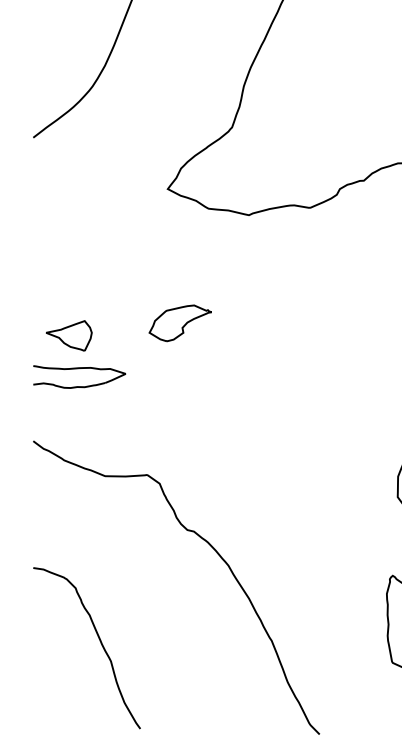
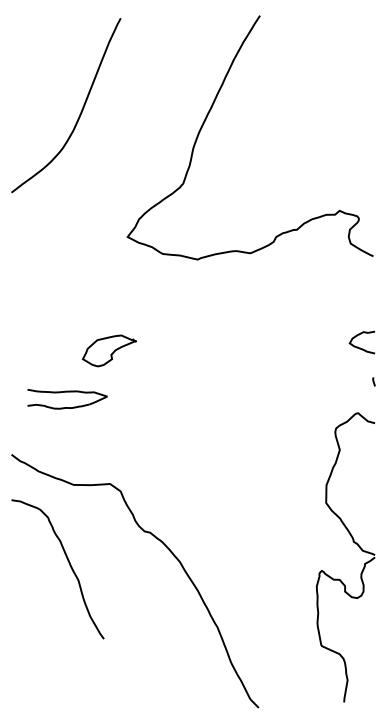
part: (179, 322) -> (108, 350), moved
part: (69, 335) -> (42, 363), removed
part: (79, 369) -> (67, 392), moved
curve: (99, 641) -> (68, 563), moved

